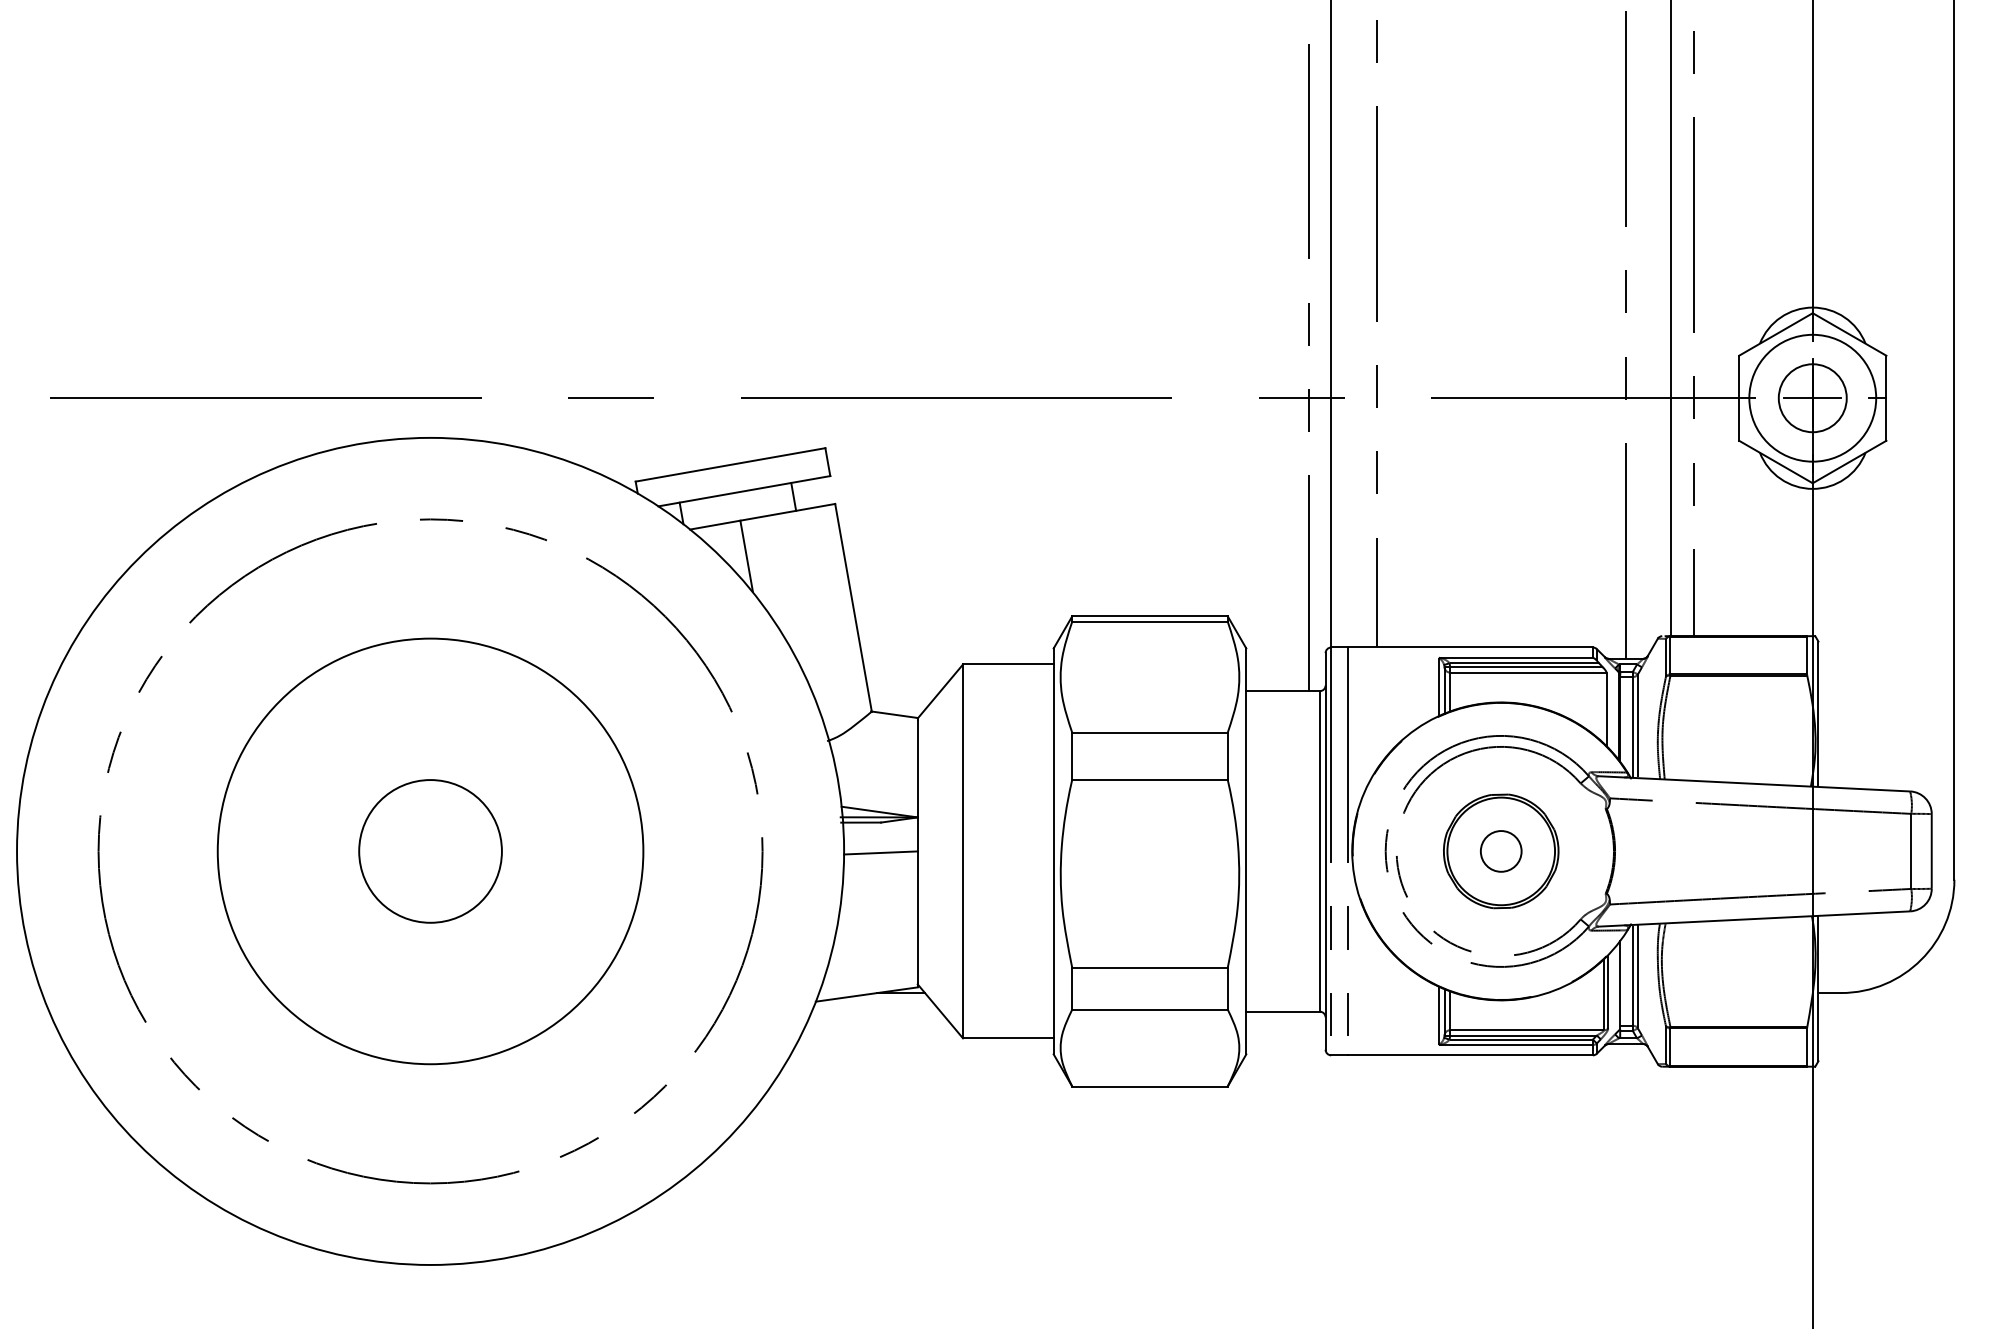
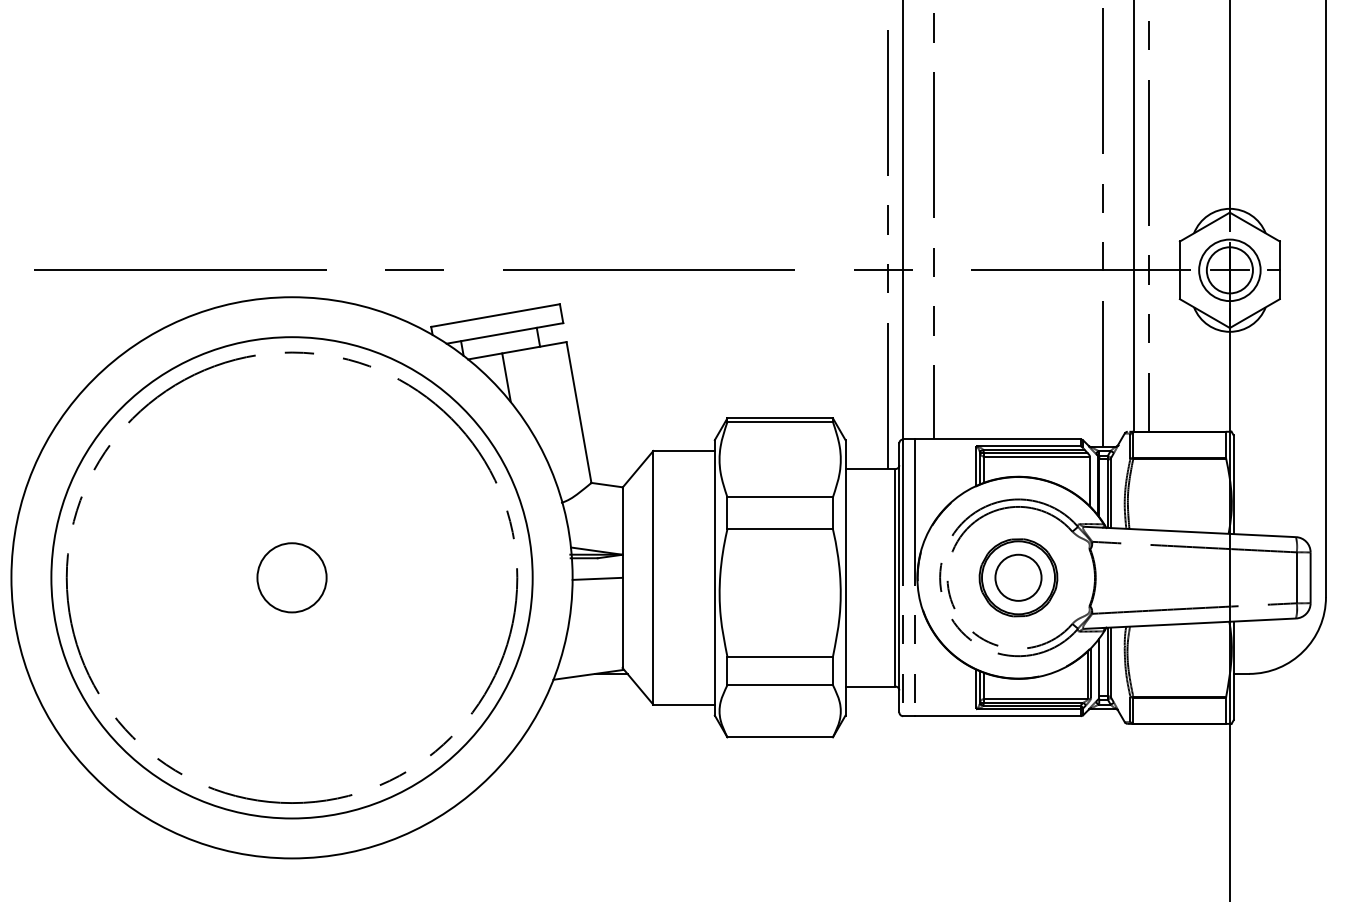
circle: (1812, 398) -> (1229, 270), size x0.71
circle: (429, 850) -> (291, 577), size x0.71
circle: (429, 850) -> (291, 577), size x1.67
circle: (1501, 850) -> (1018, 577), size x1.67

